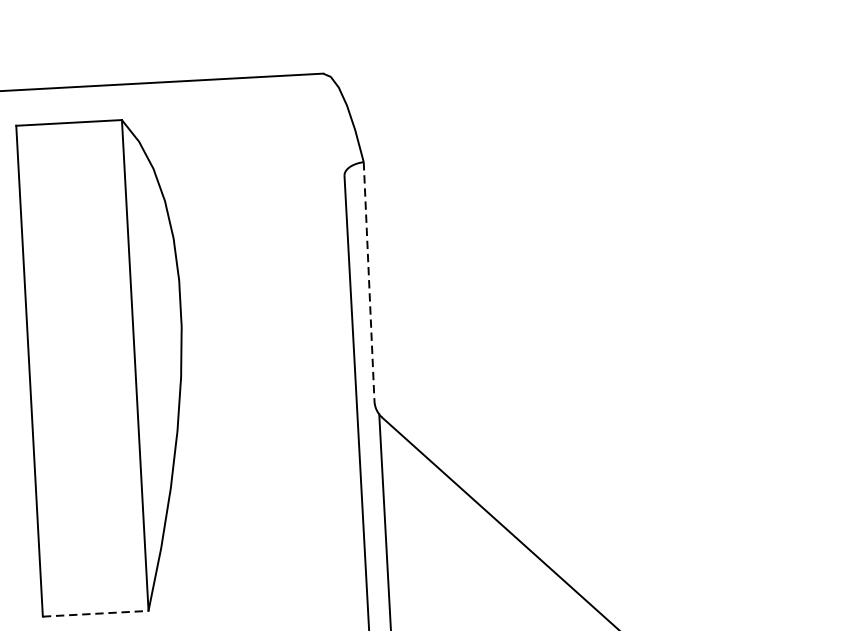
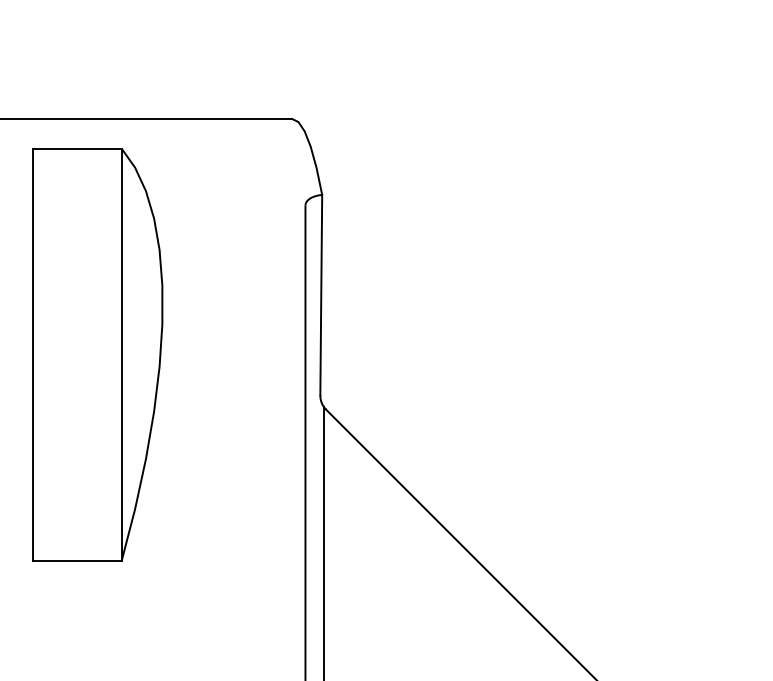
line: (369, 281) -> (321, 295), dashed -> solid
line: (95, 613) -> (77, 560), dashed -> solid

